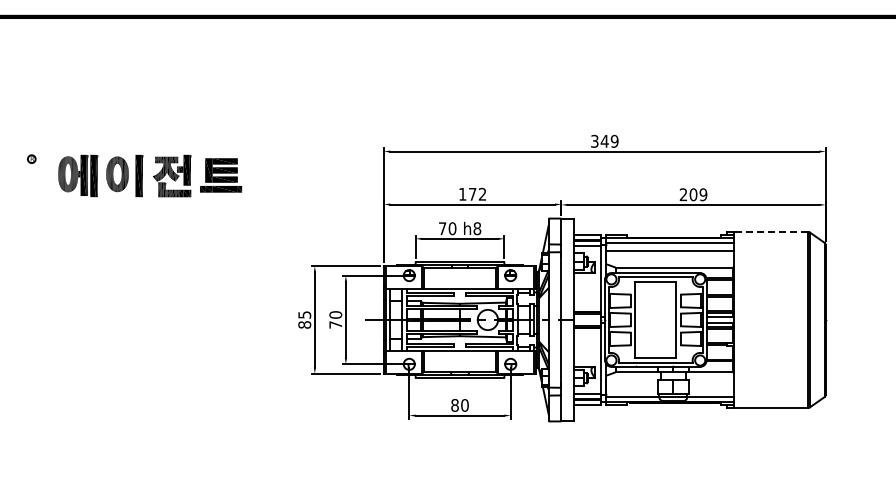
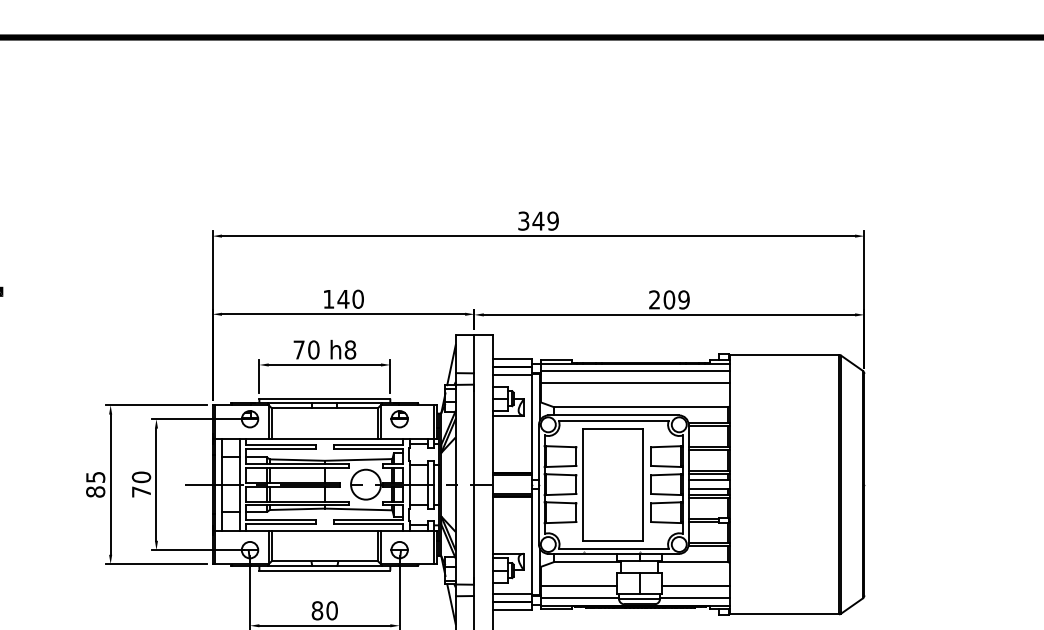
text: (477, 193) -> (350, 298), 172 -> 140
line: (770, 232) -> (782, 355), dashed -> solid
line: (632, 388) -> (579, 585), added
line: (711, 388) -> (695, 585), added

